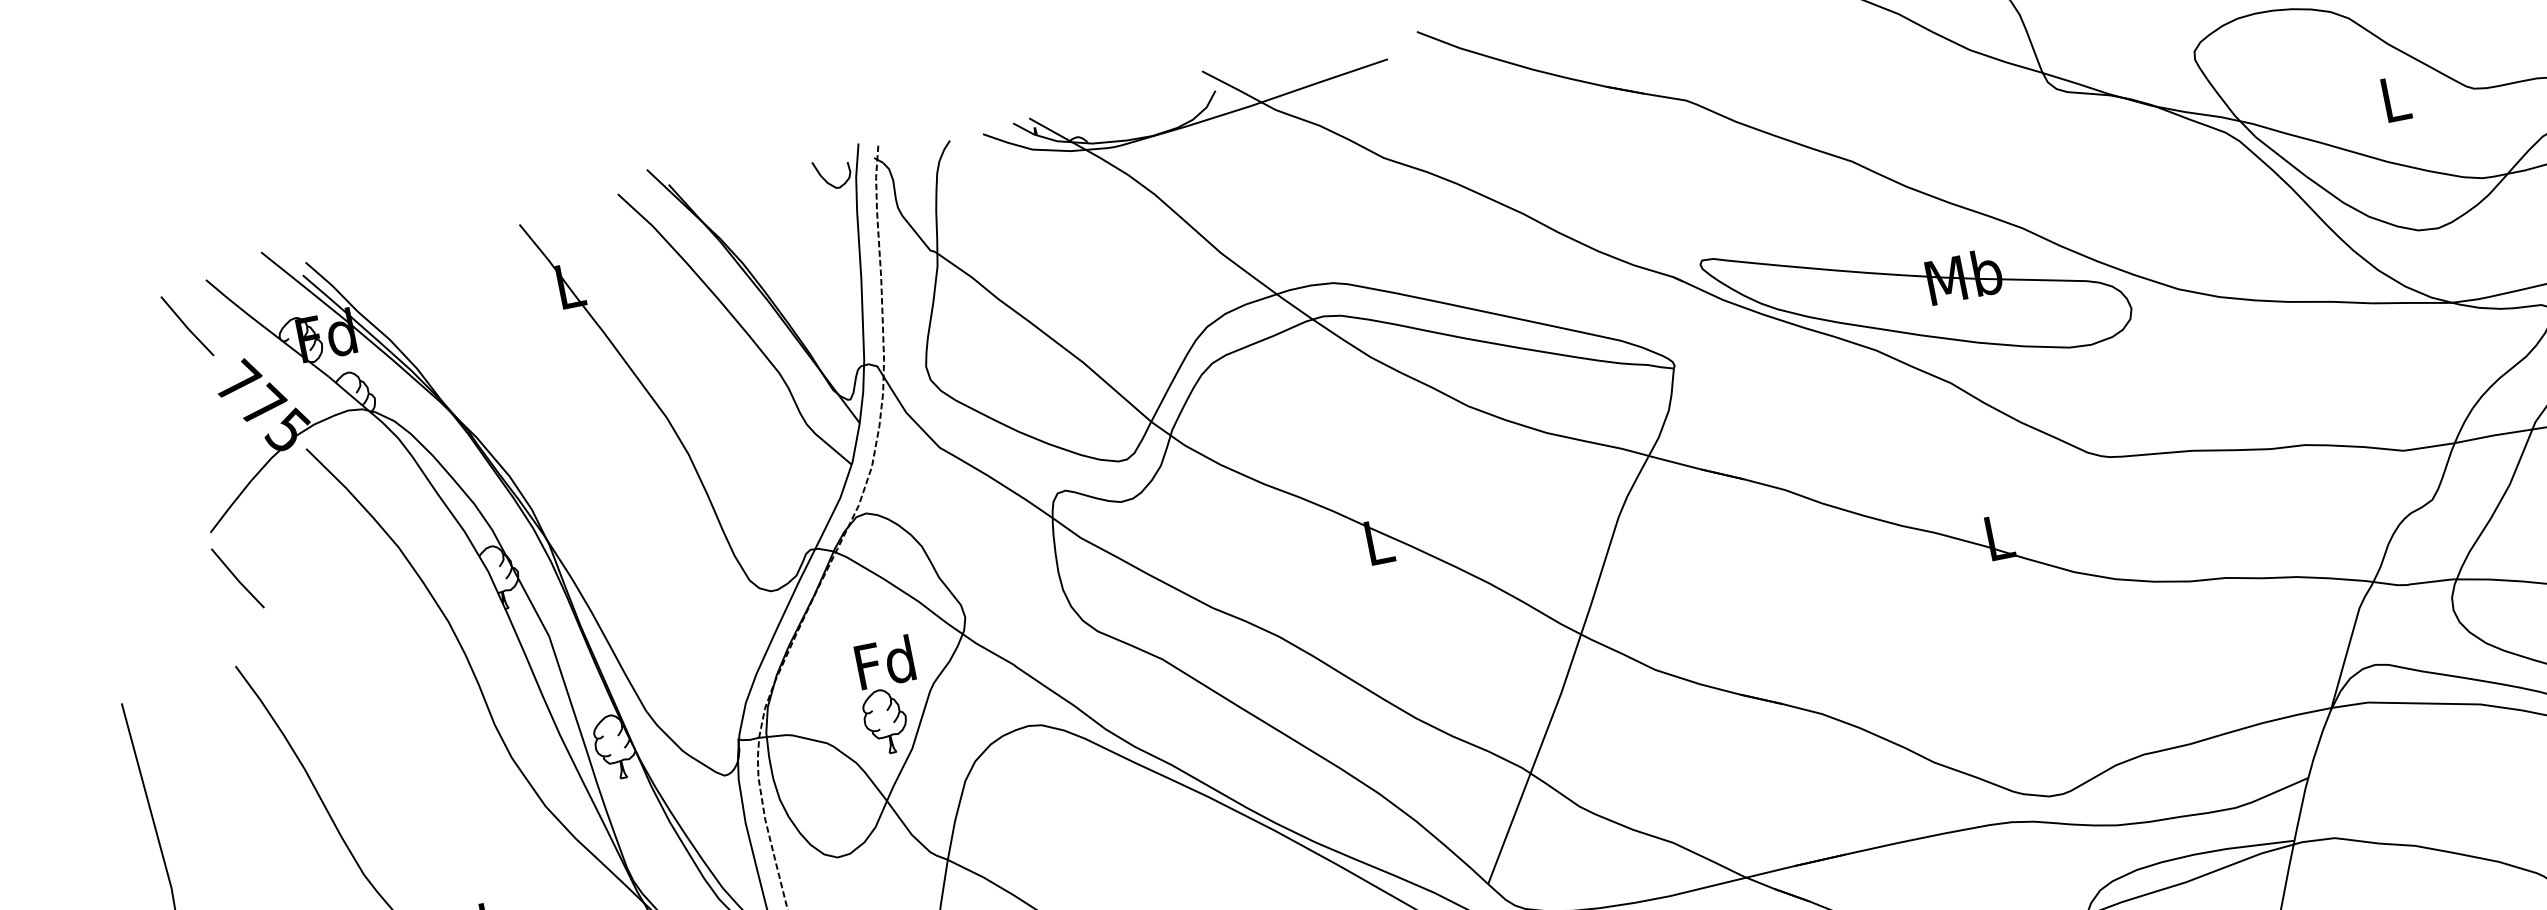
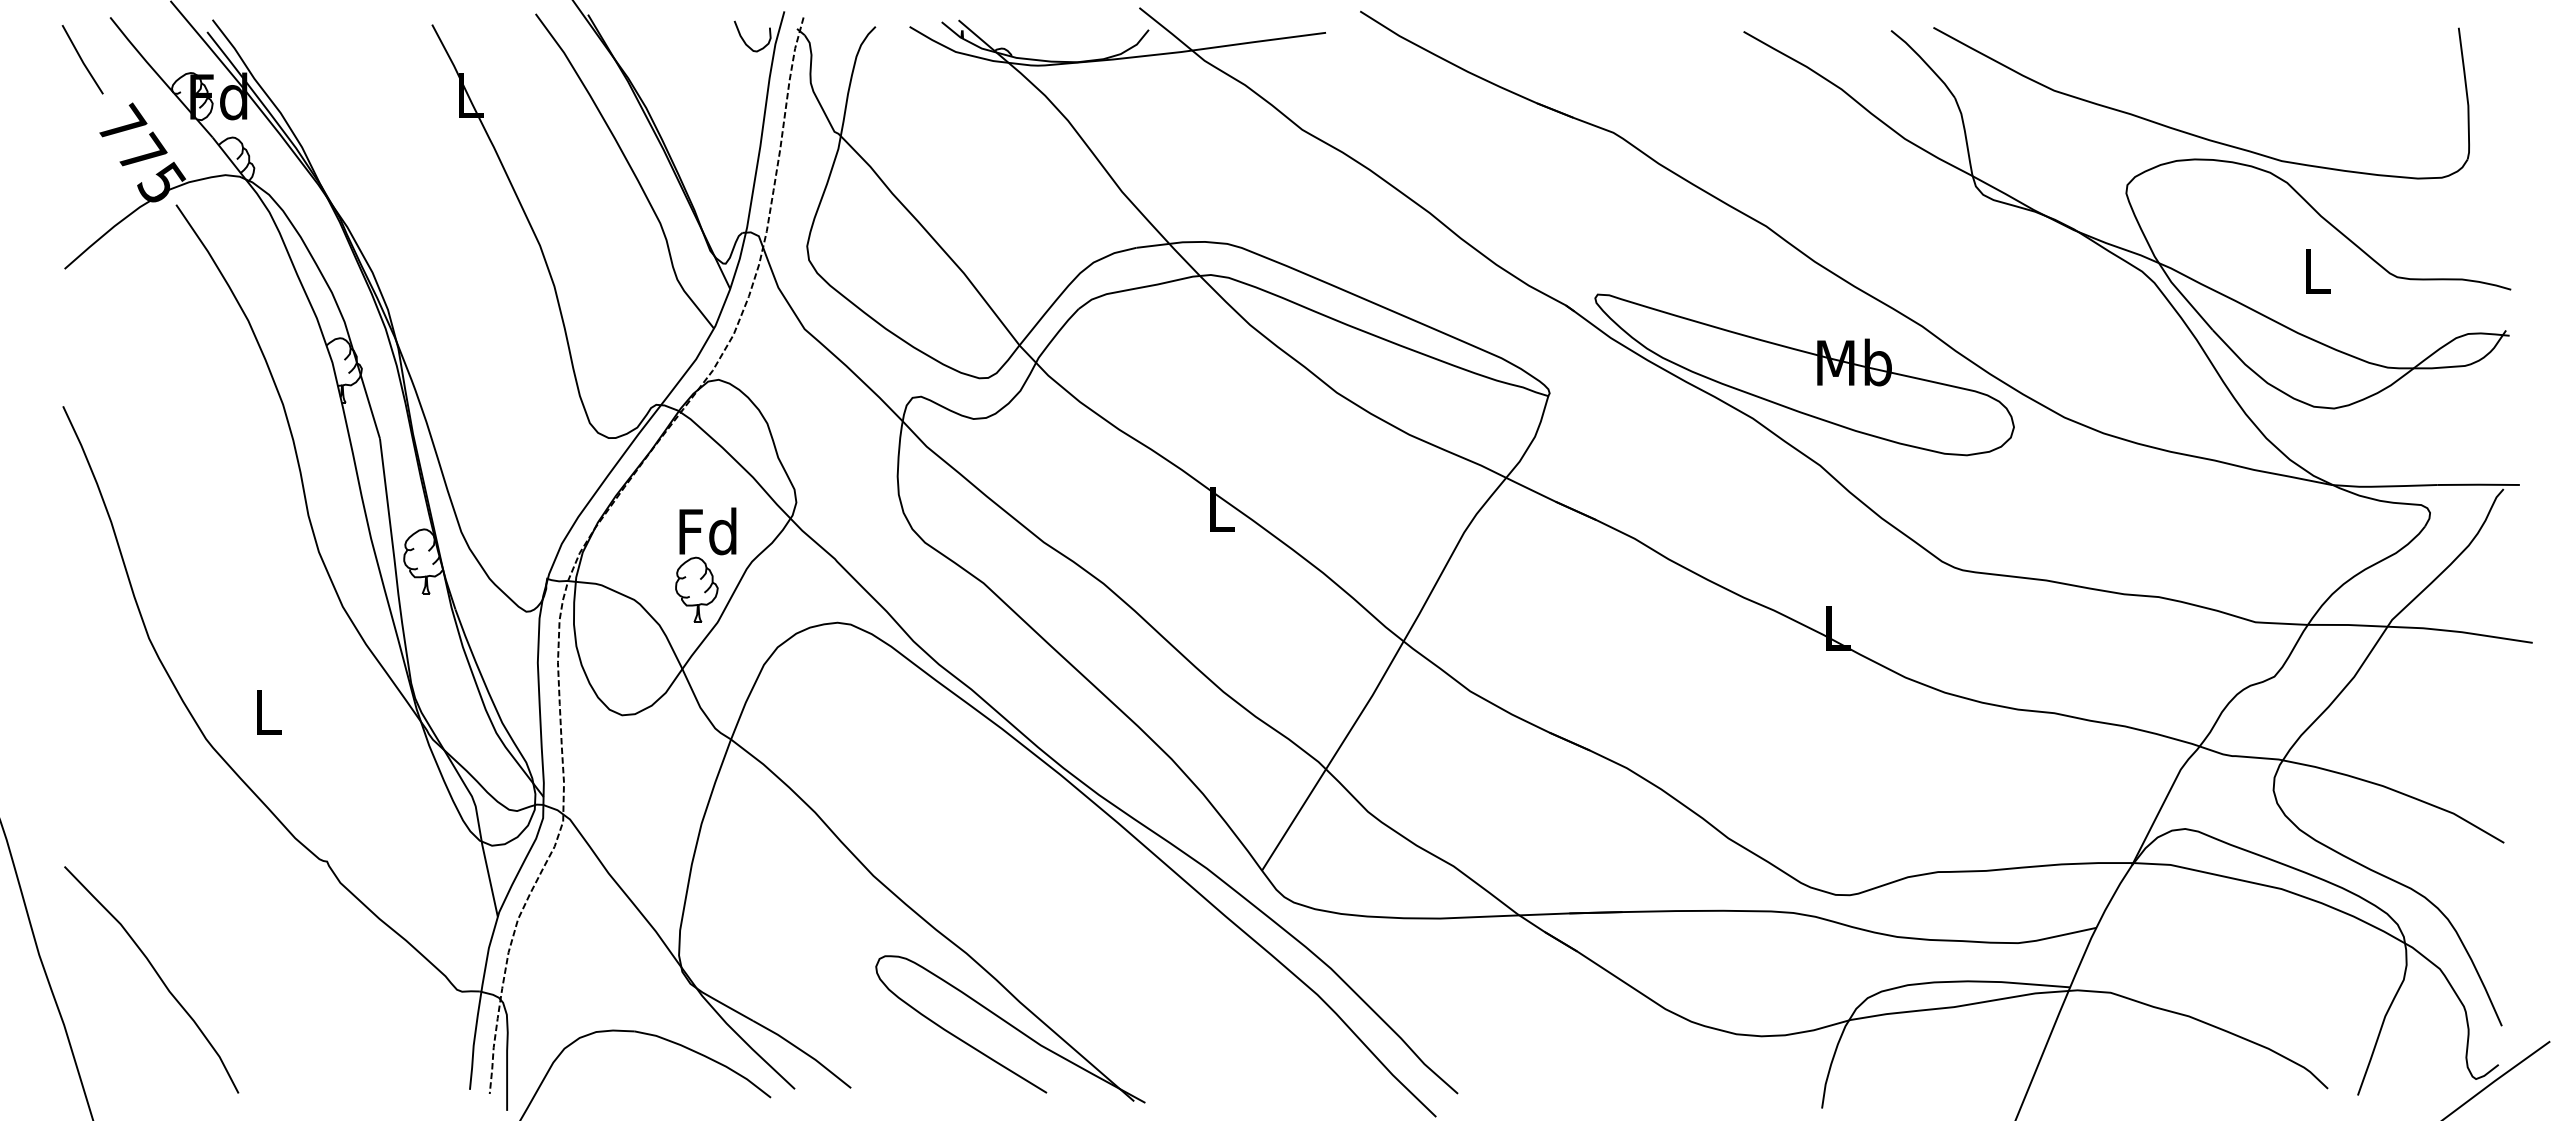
line: (237, 578) -> (82, 319), removed

